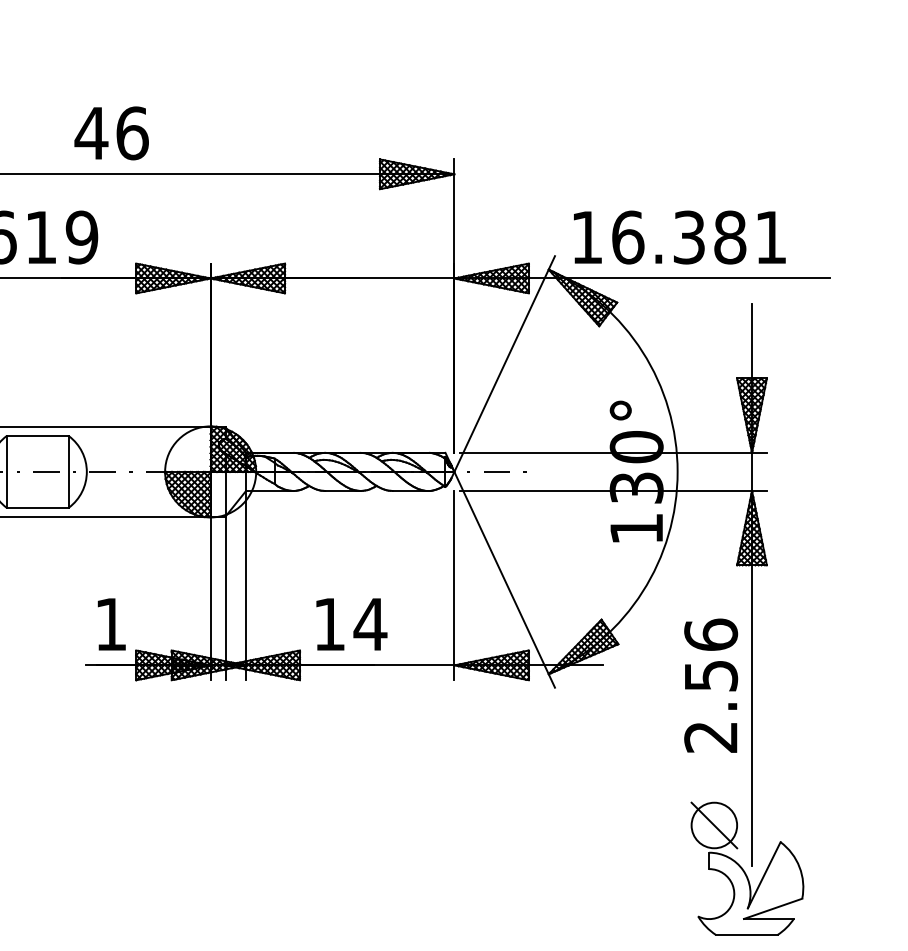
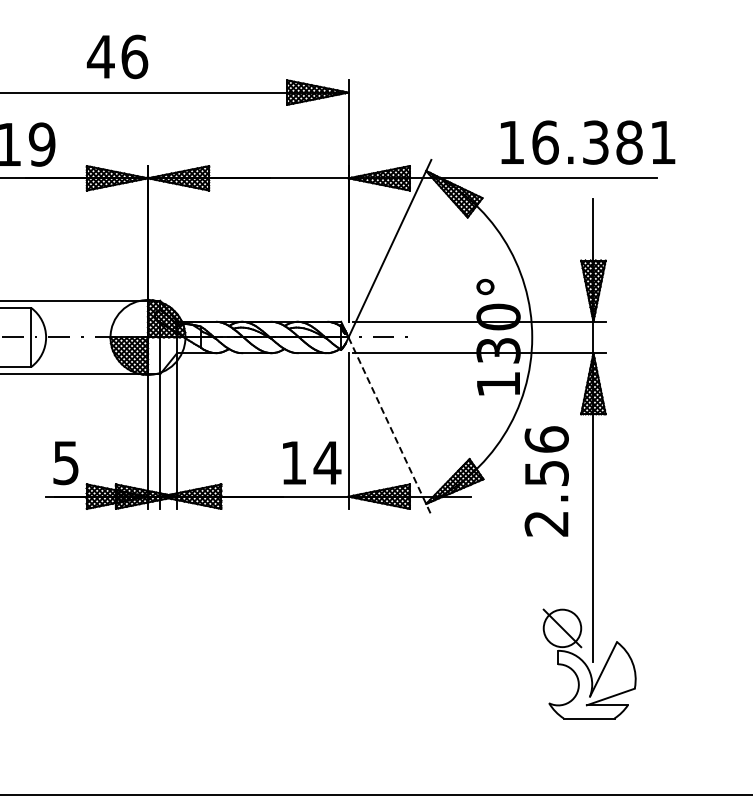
text: (111, 132) -> (117, 56), moved
text: (680, 237) -> (588, 142), moved
line: (504, 580) -> (389, 426), solid -> dashed
text: (352, 623) -> (312, 462), moved
text: (110, 625) -> (65, 463), 1 -> 5
text: (710, 685) -> (546, 481), moved

